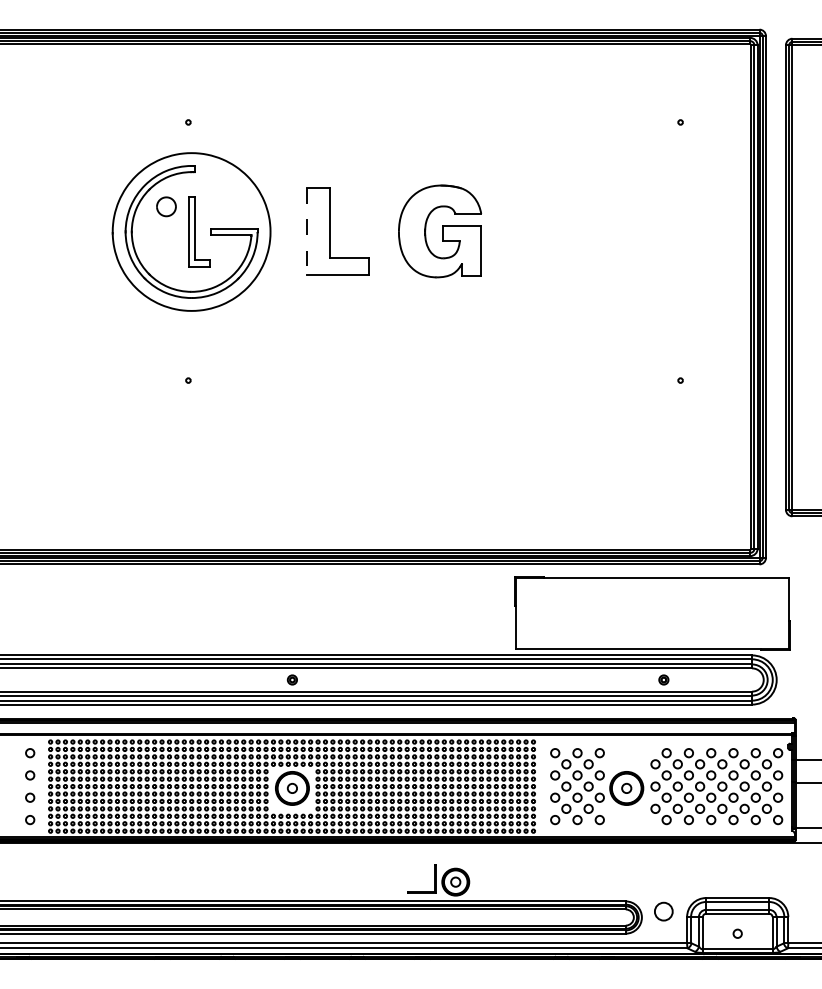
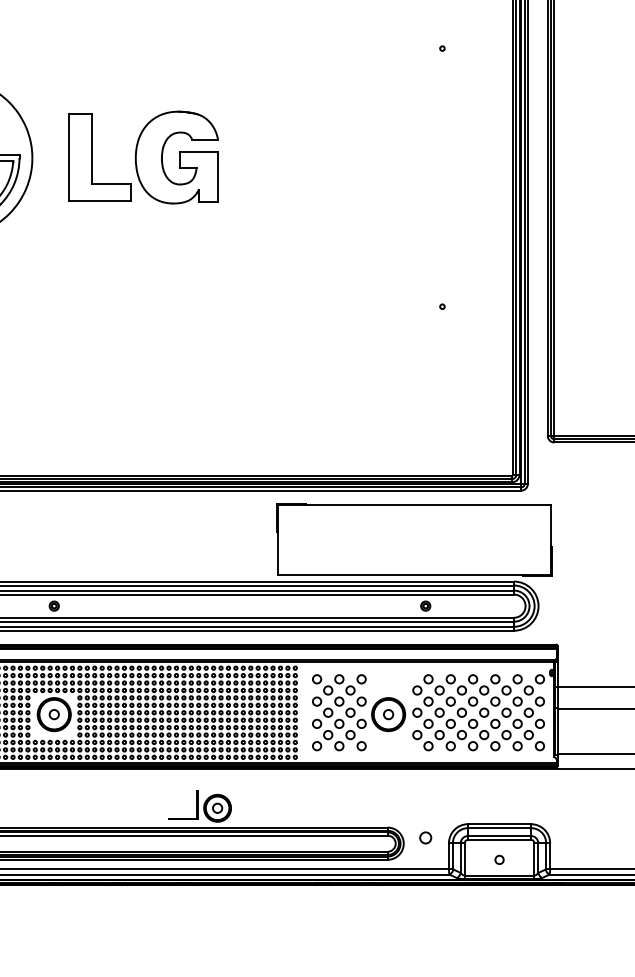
line: (307, 231) -> (69, 157), dashed -> solid
part: (440, 231) -> (177, 157), moved
circle: (663, 911) -> (425, 837), size x0.62

